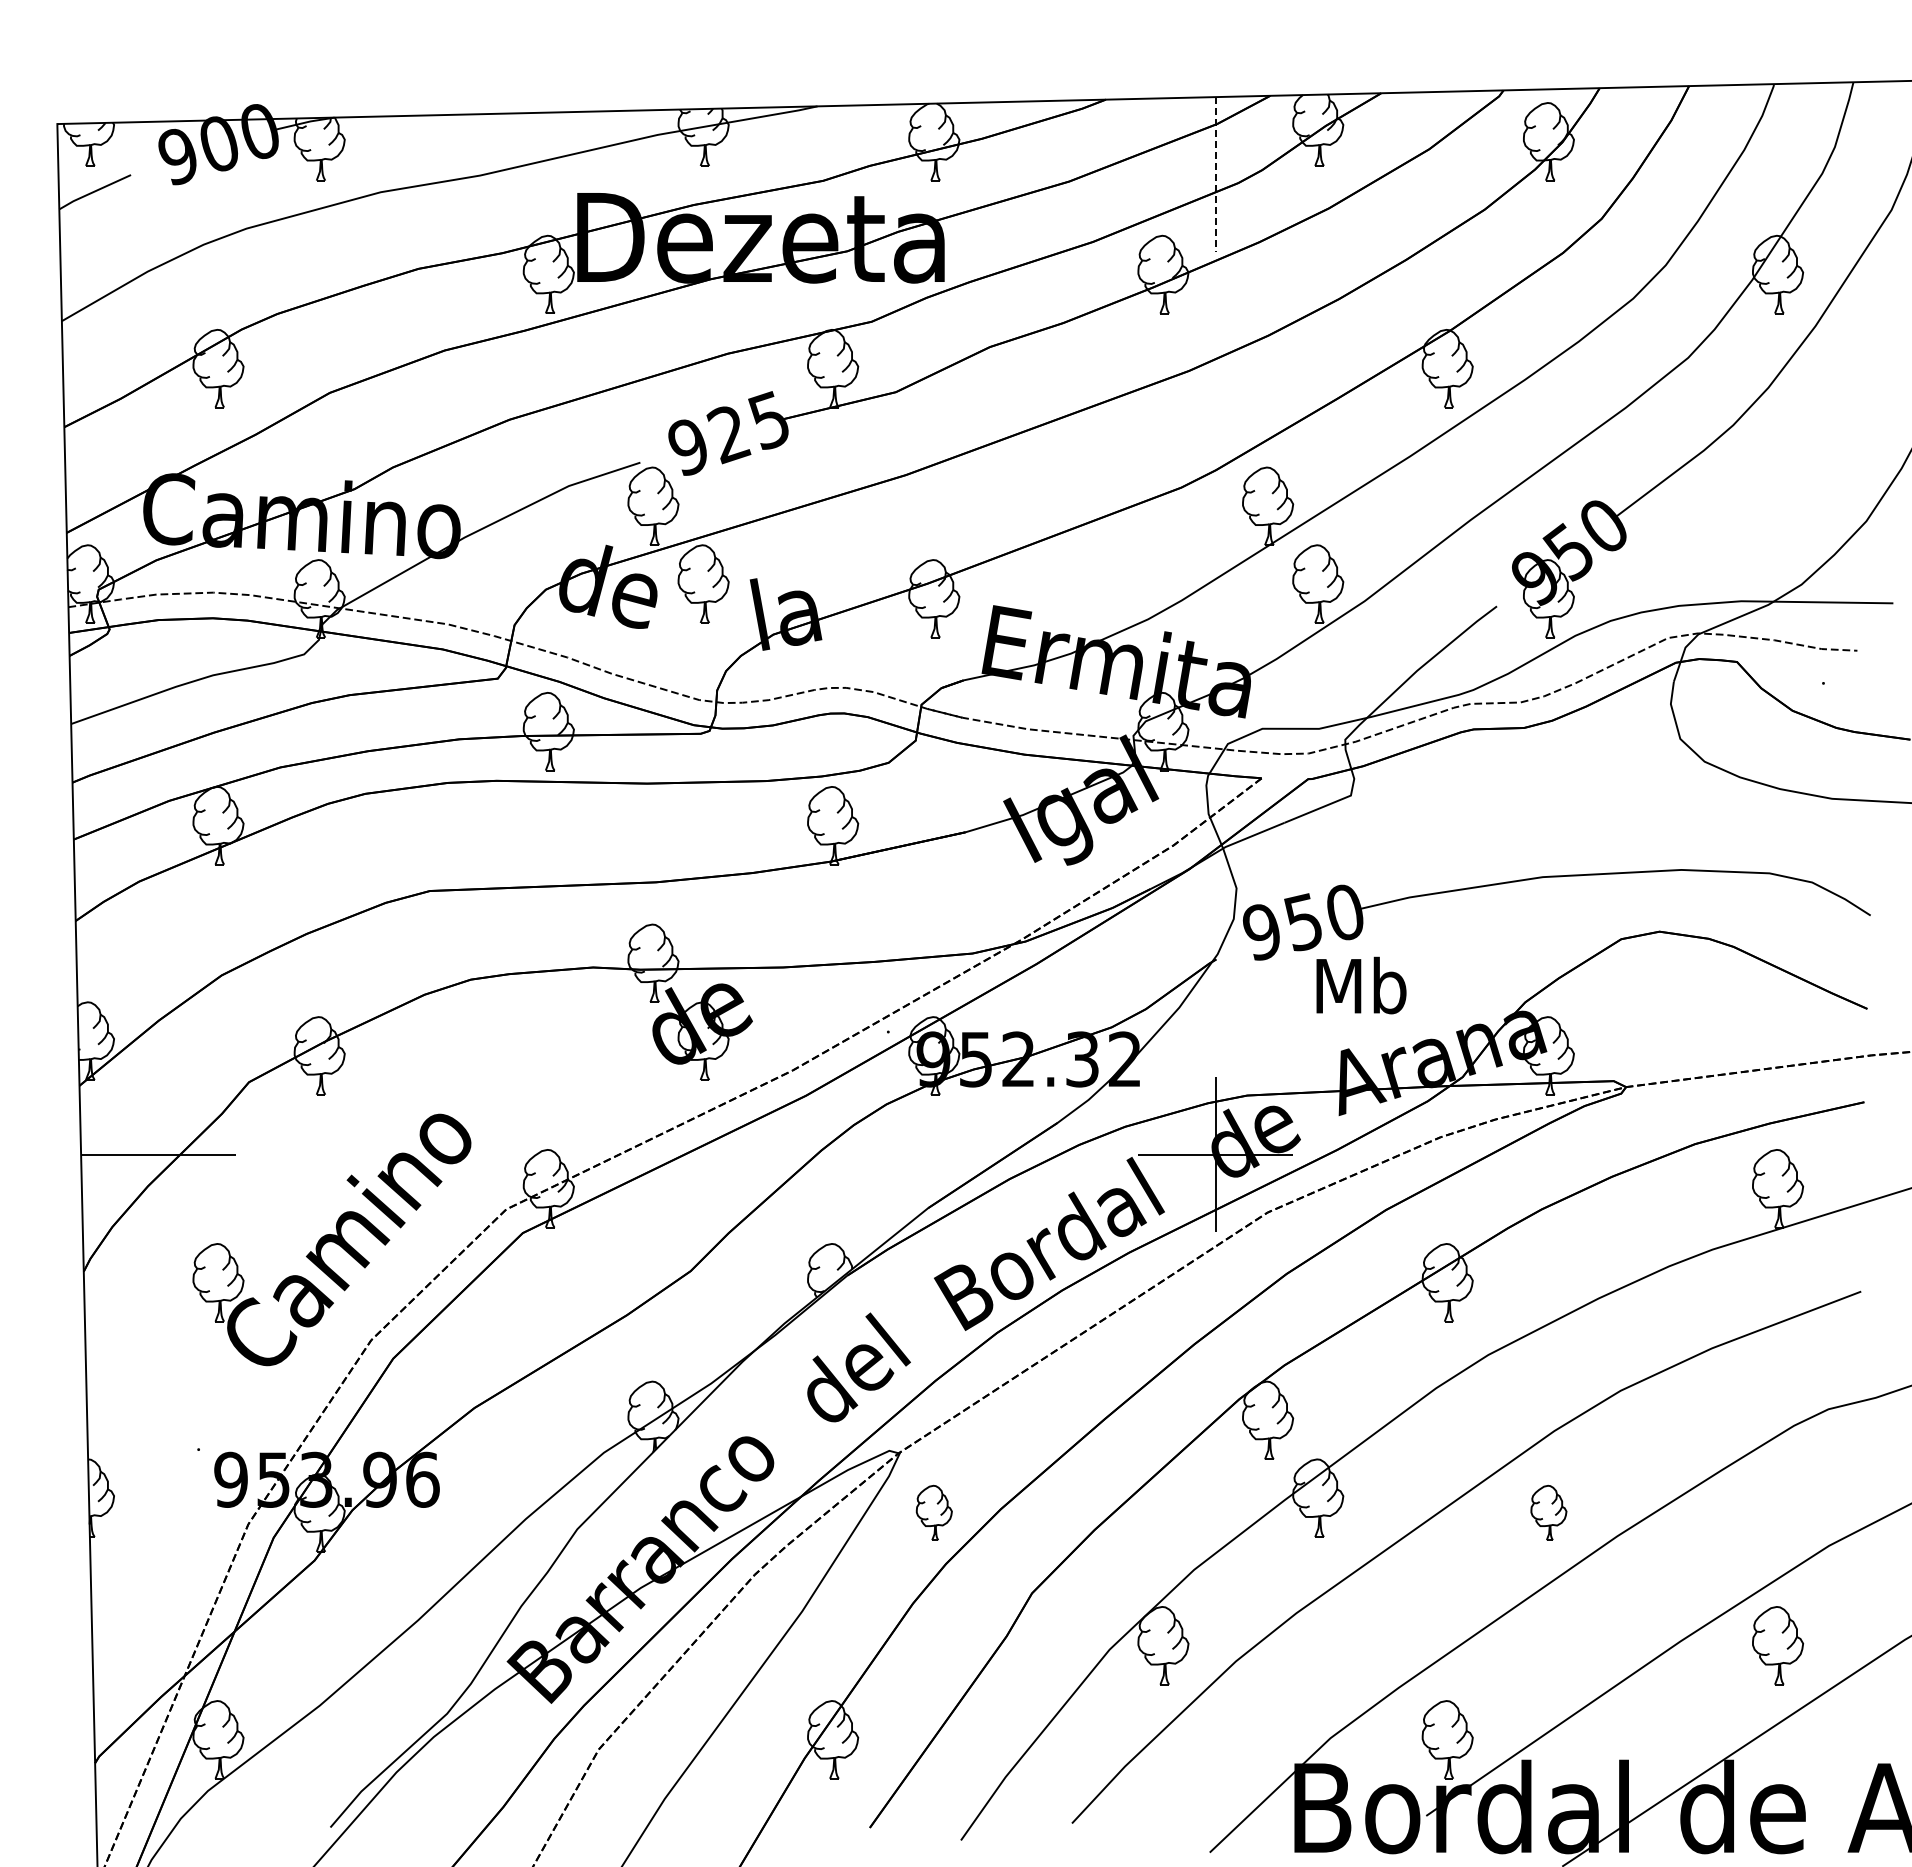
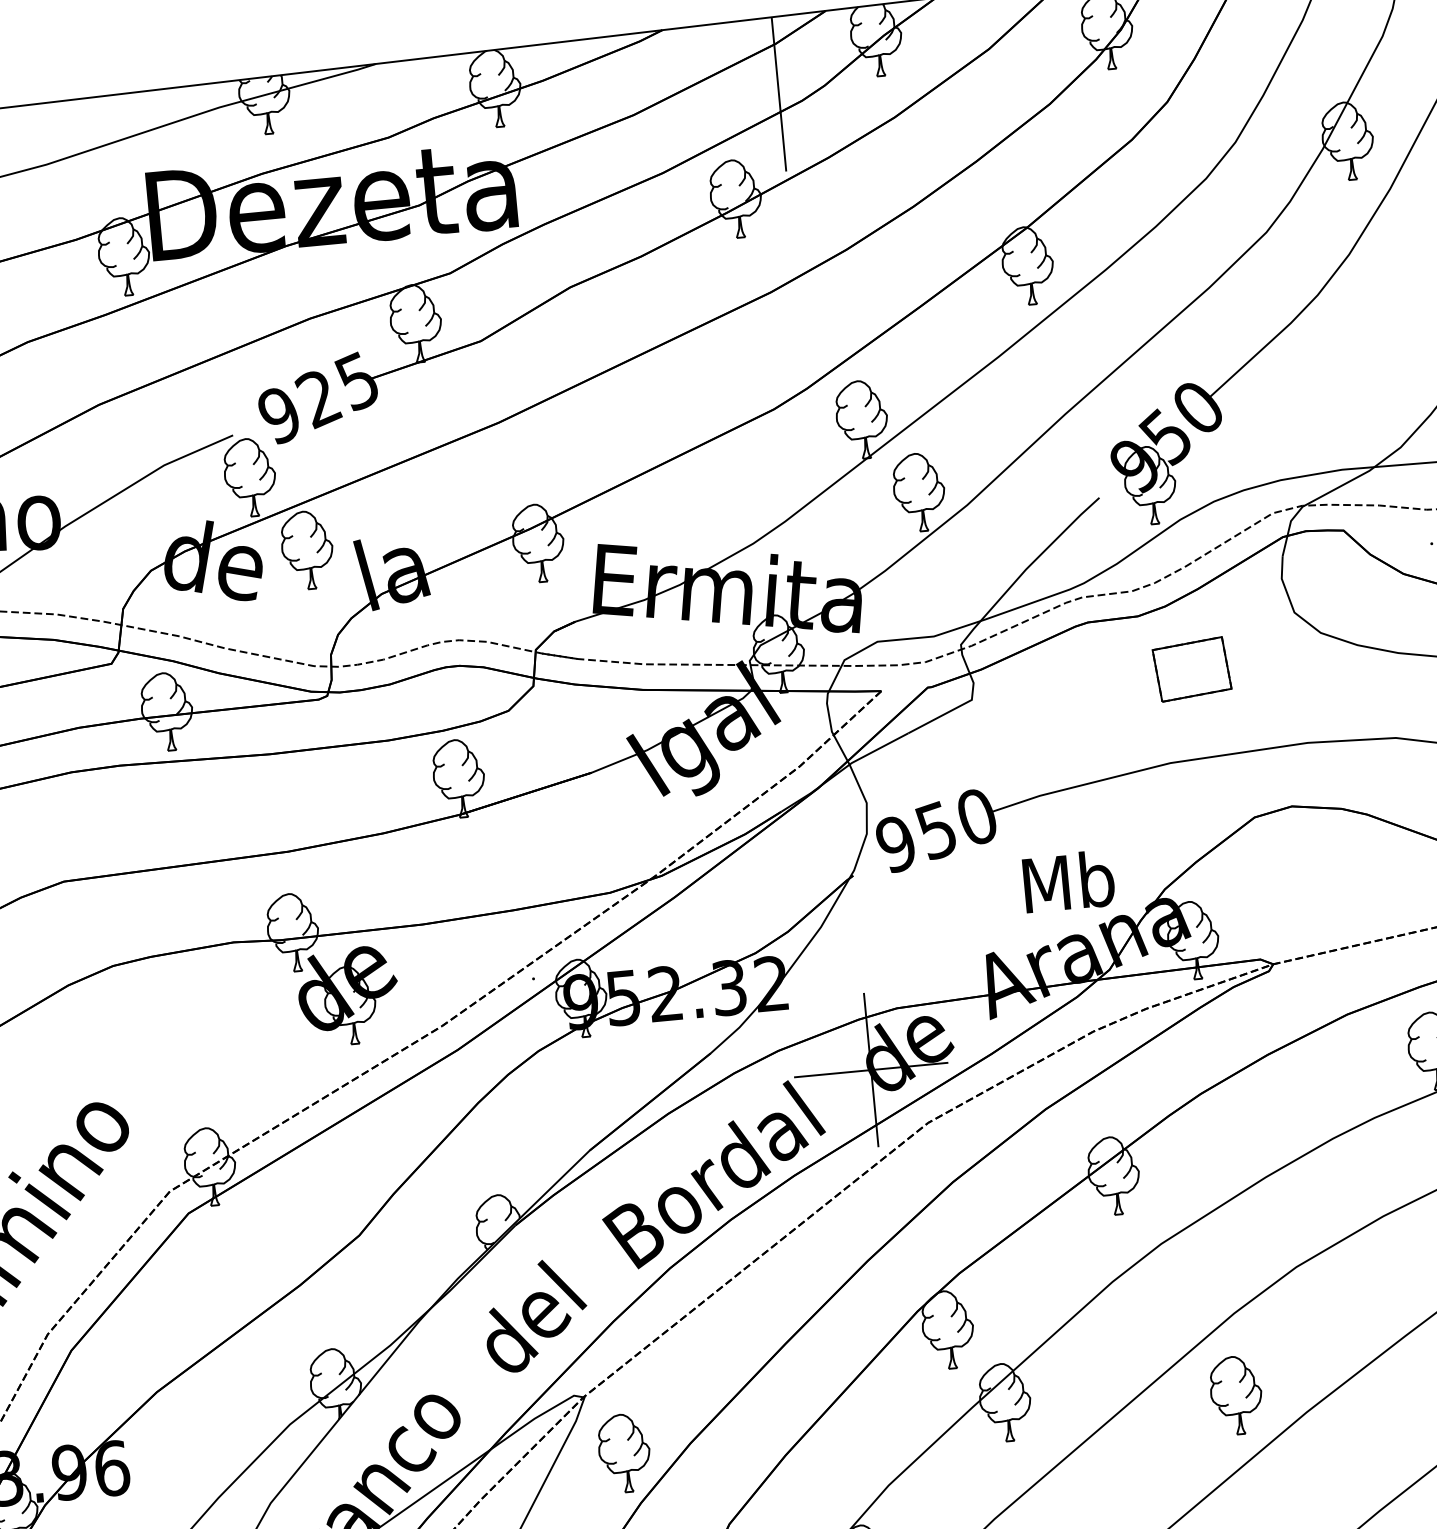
line: (1215, 175) -> (778, 95), dashed -> solid
part: (1572, 785) -> (1191, 669), added
text: (1361, 985) -> (1068, 881), moved
part: (934, 1512) -> (624, 1452), size x1.43
part: (1548, 1512) -> (1236, 1395), size x1.43

